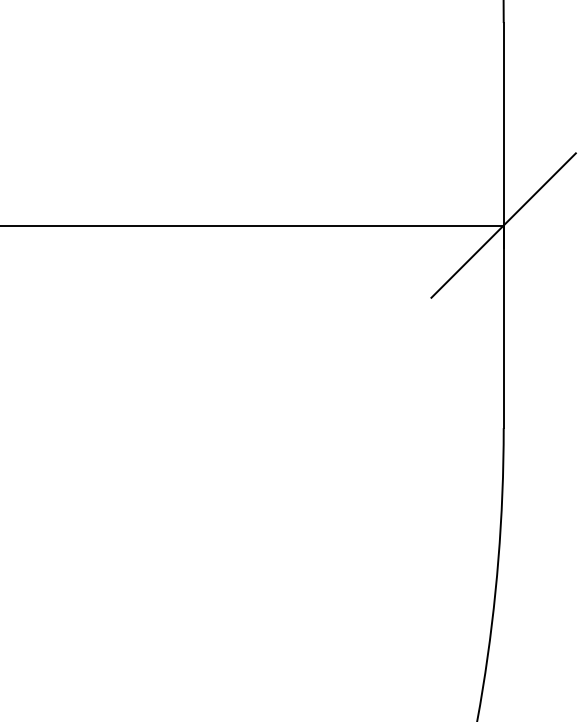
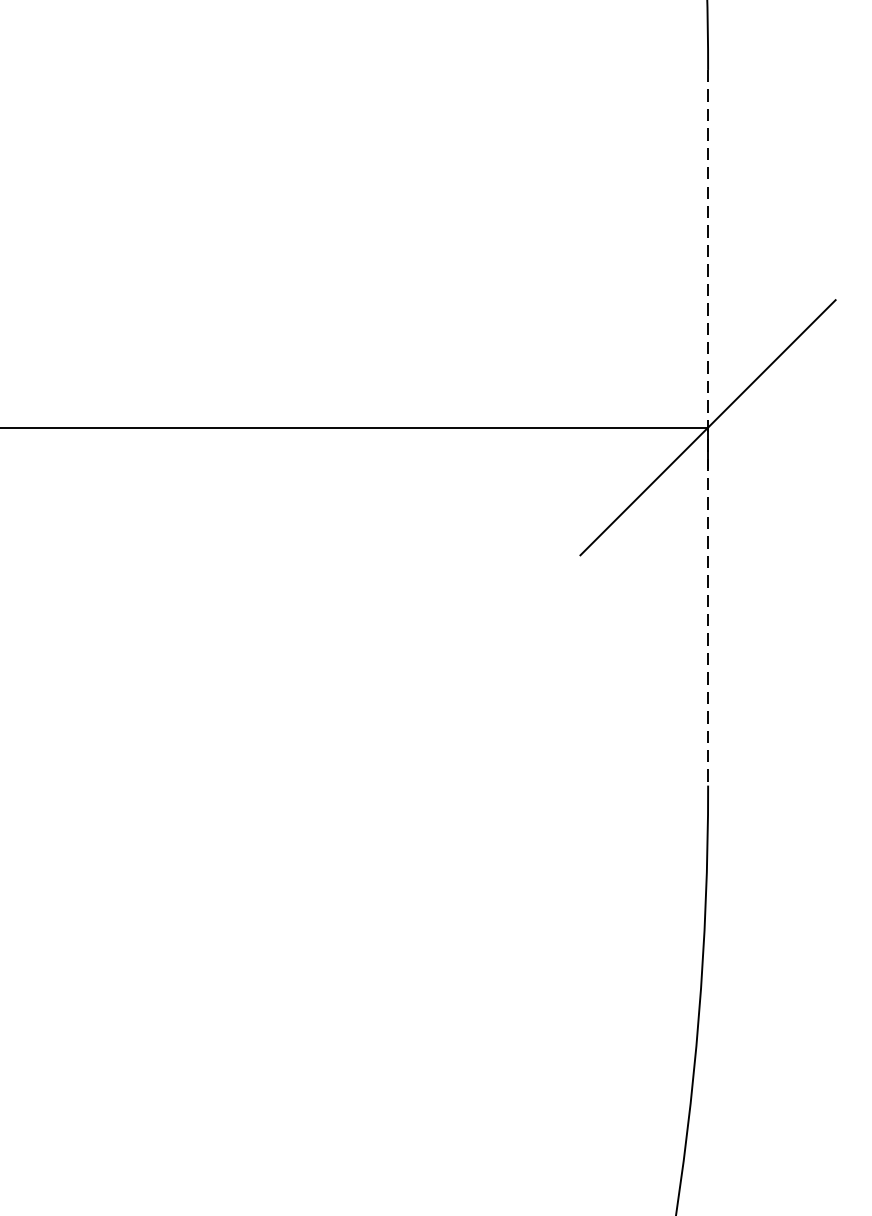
line: (503, 225) -> (707, 427), solid -> dashed

